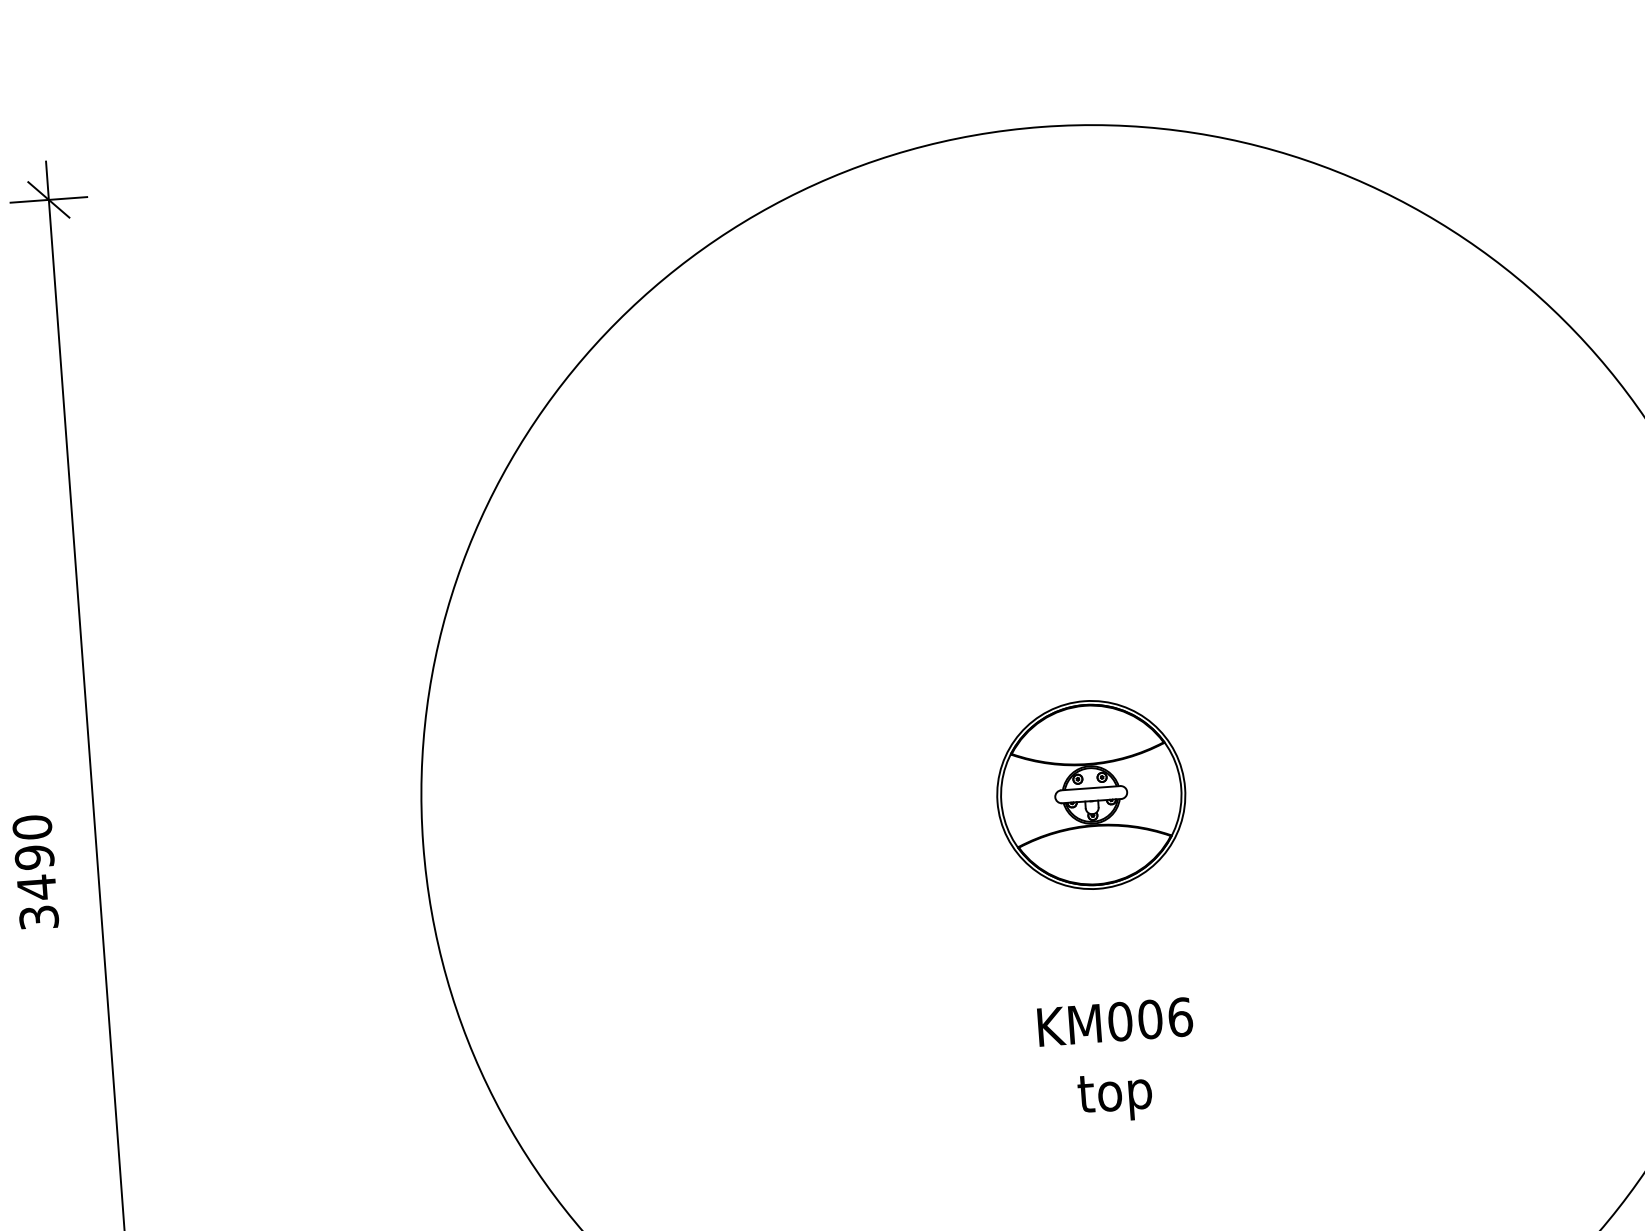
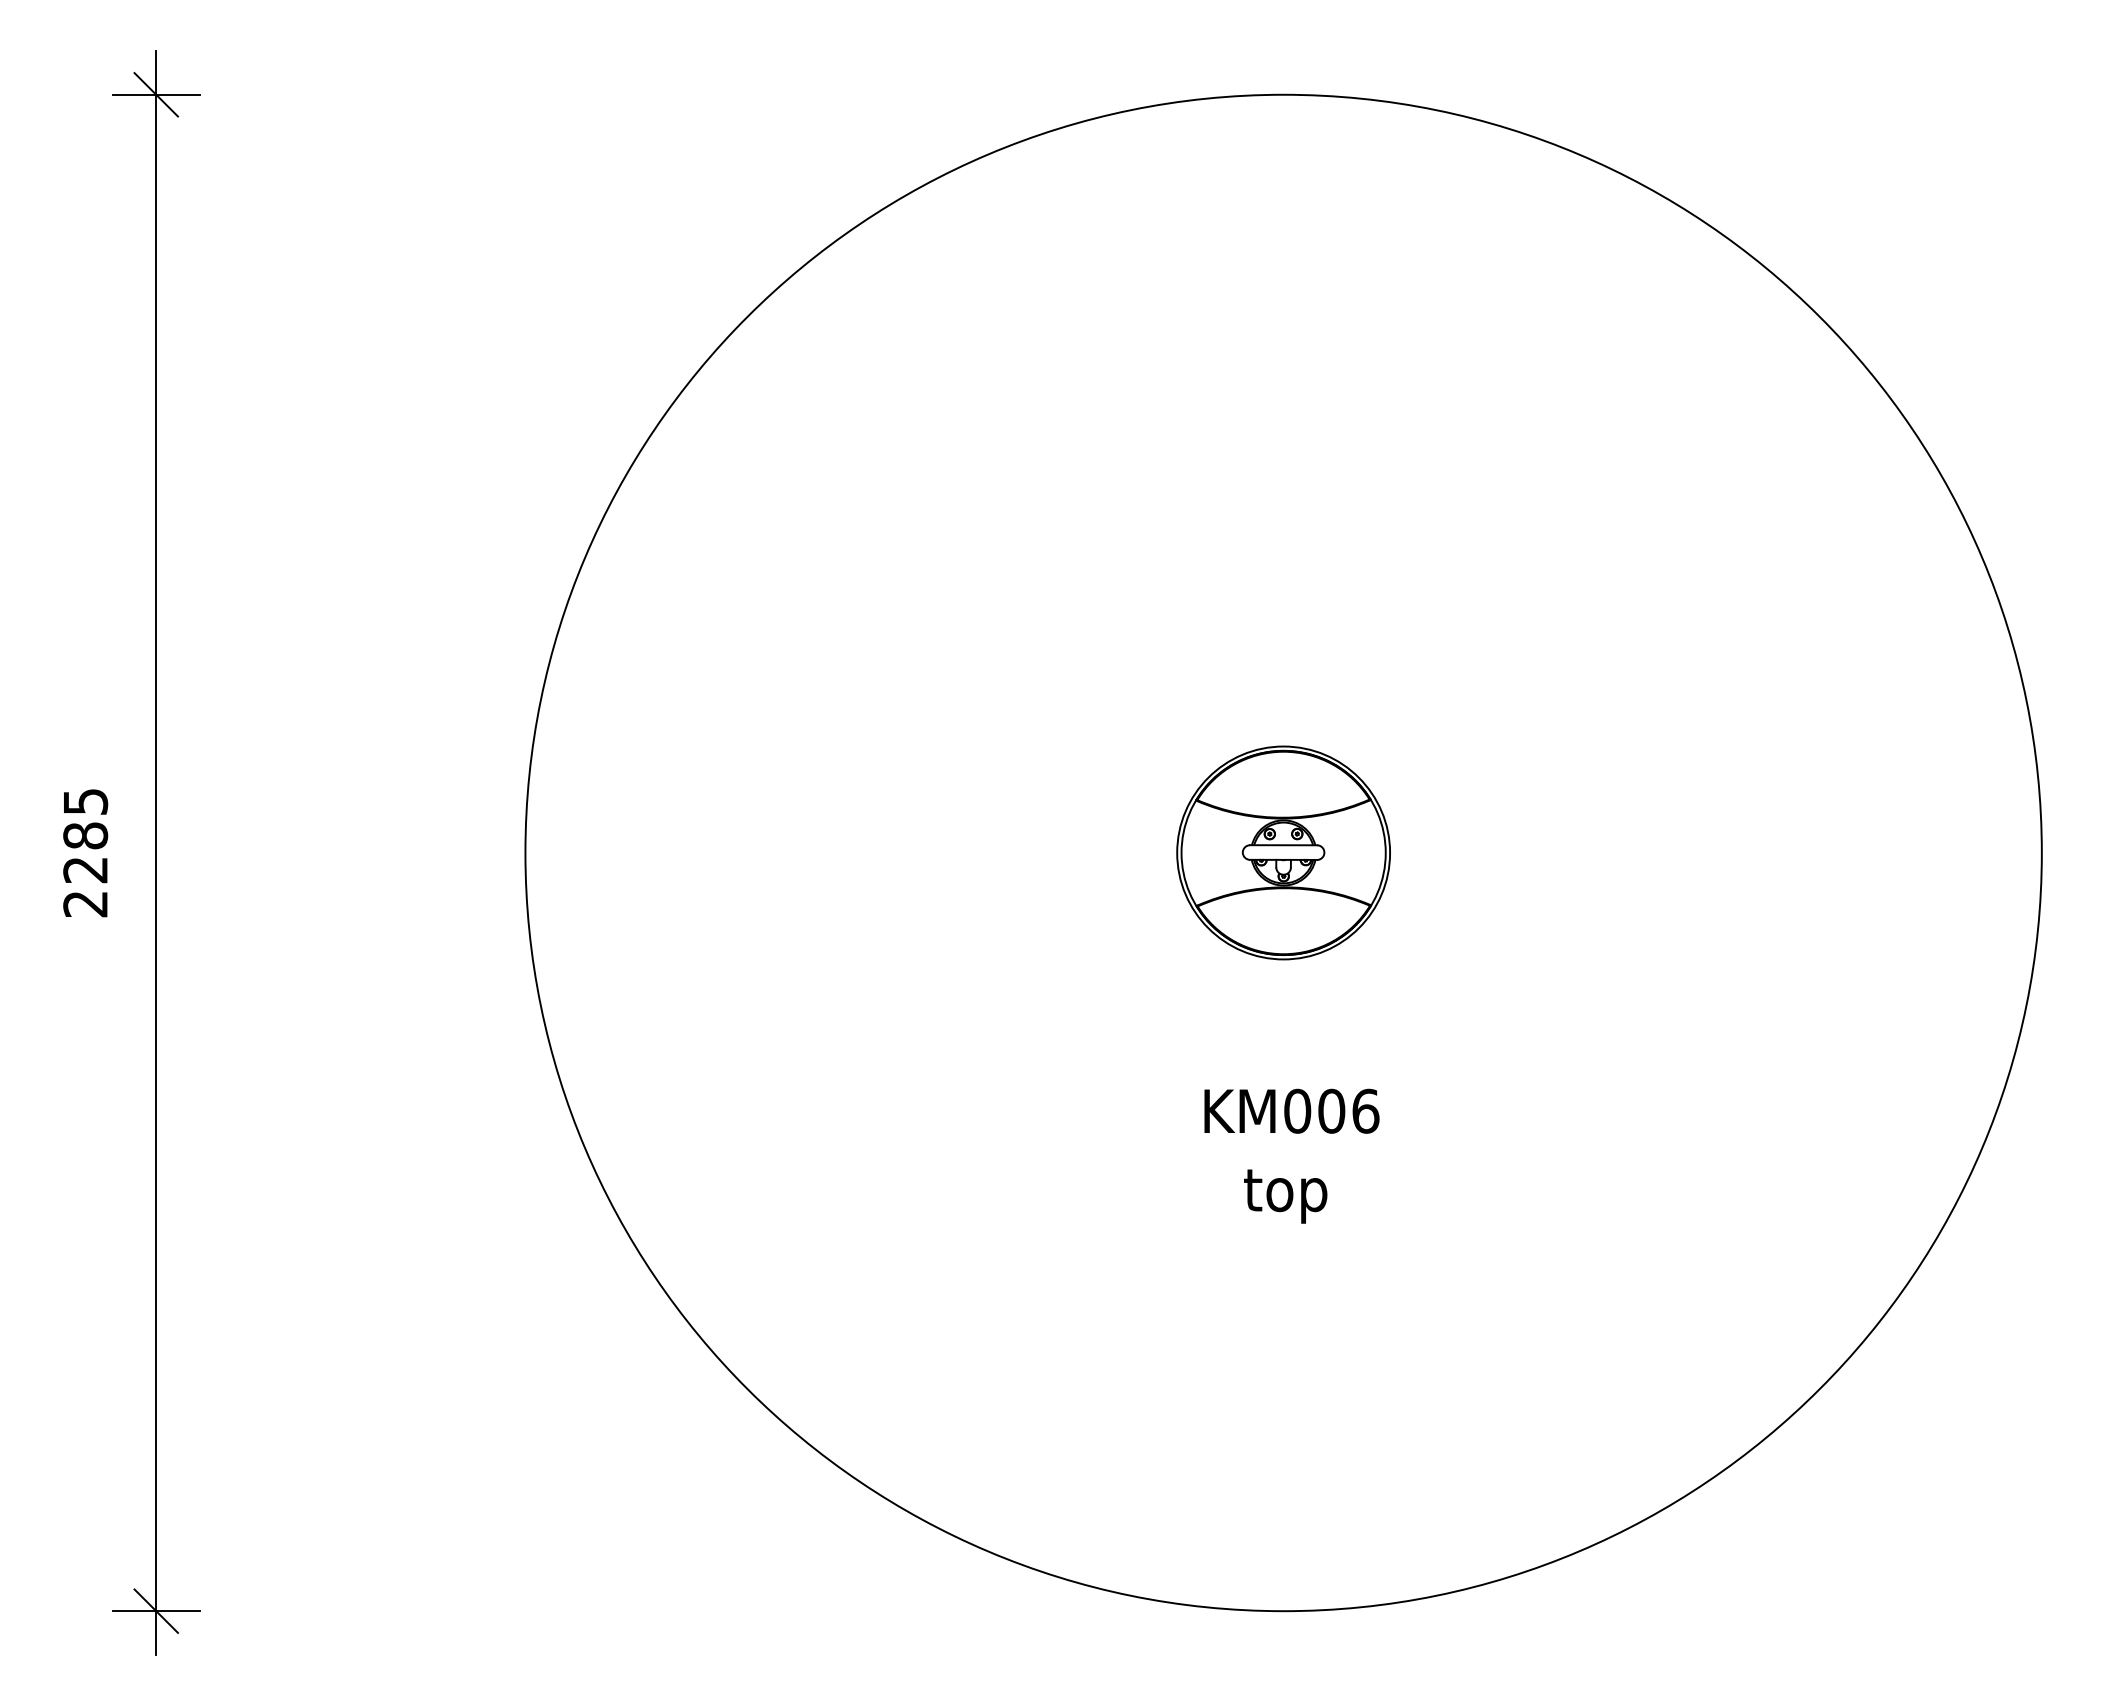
text: (35, 872) -> (85, 852), 3490 -> 2285

